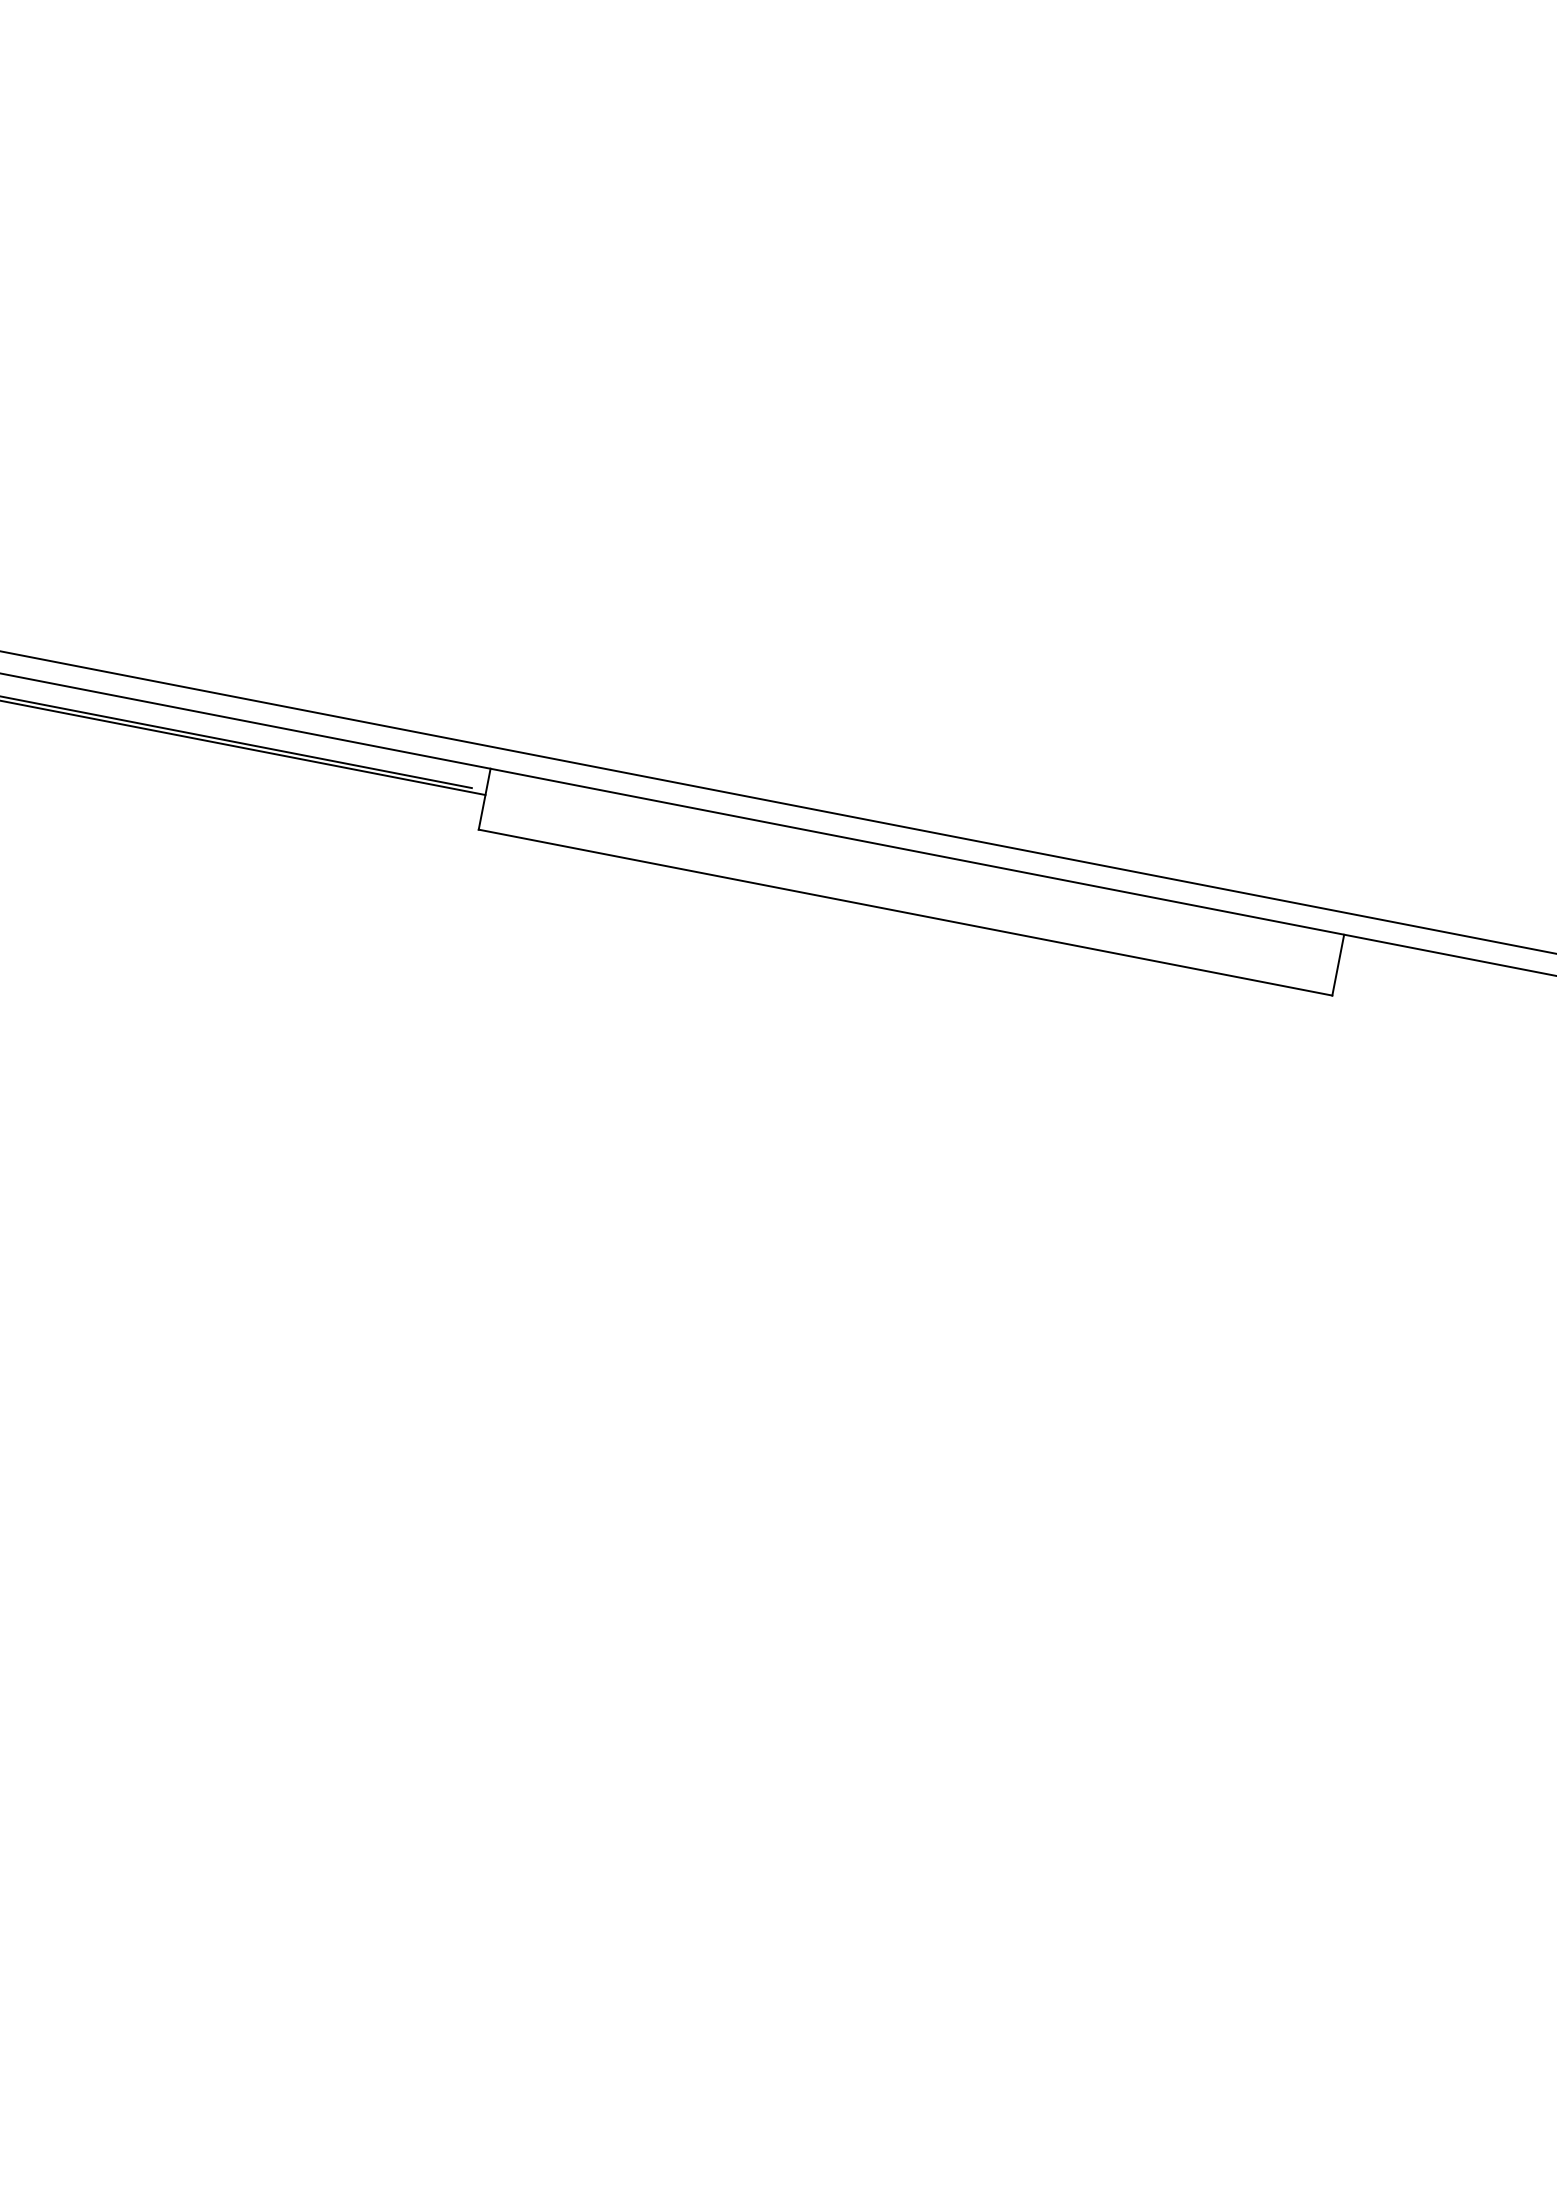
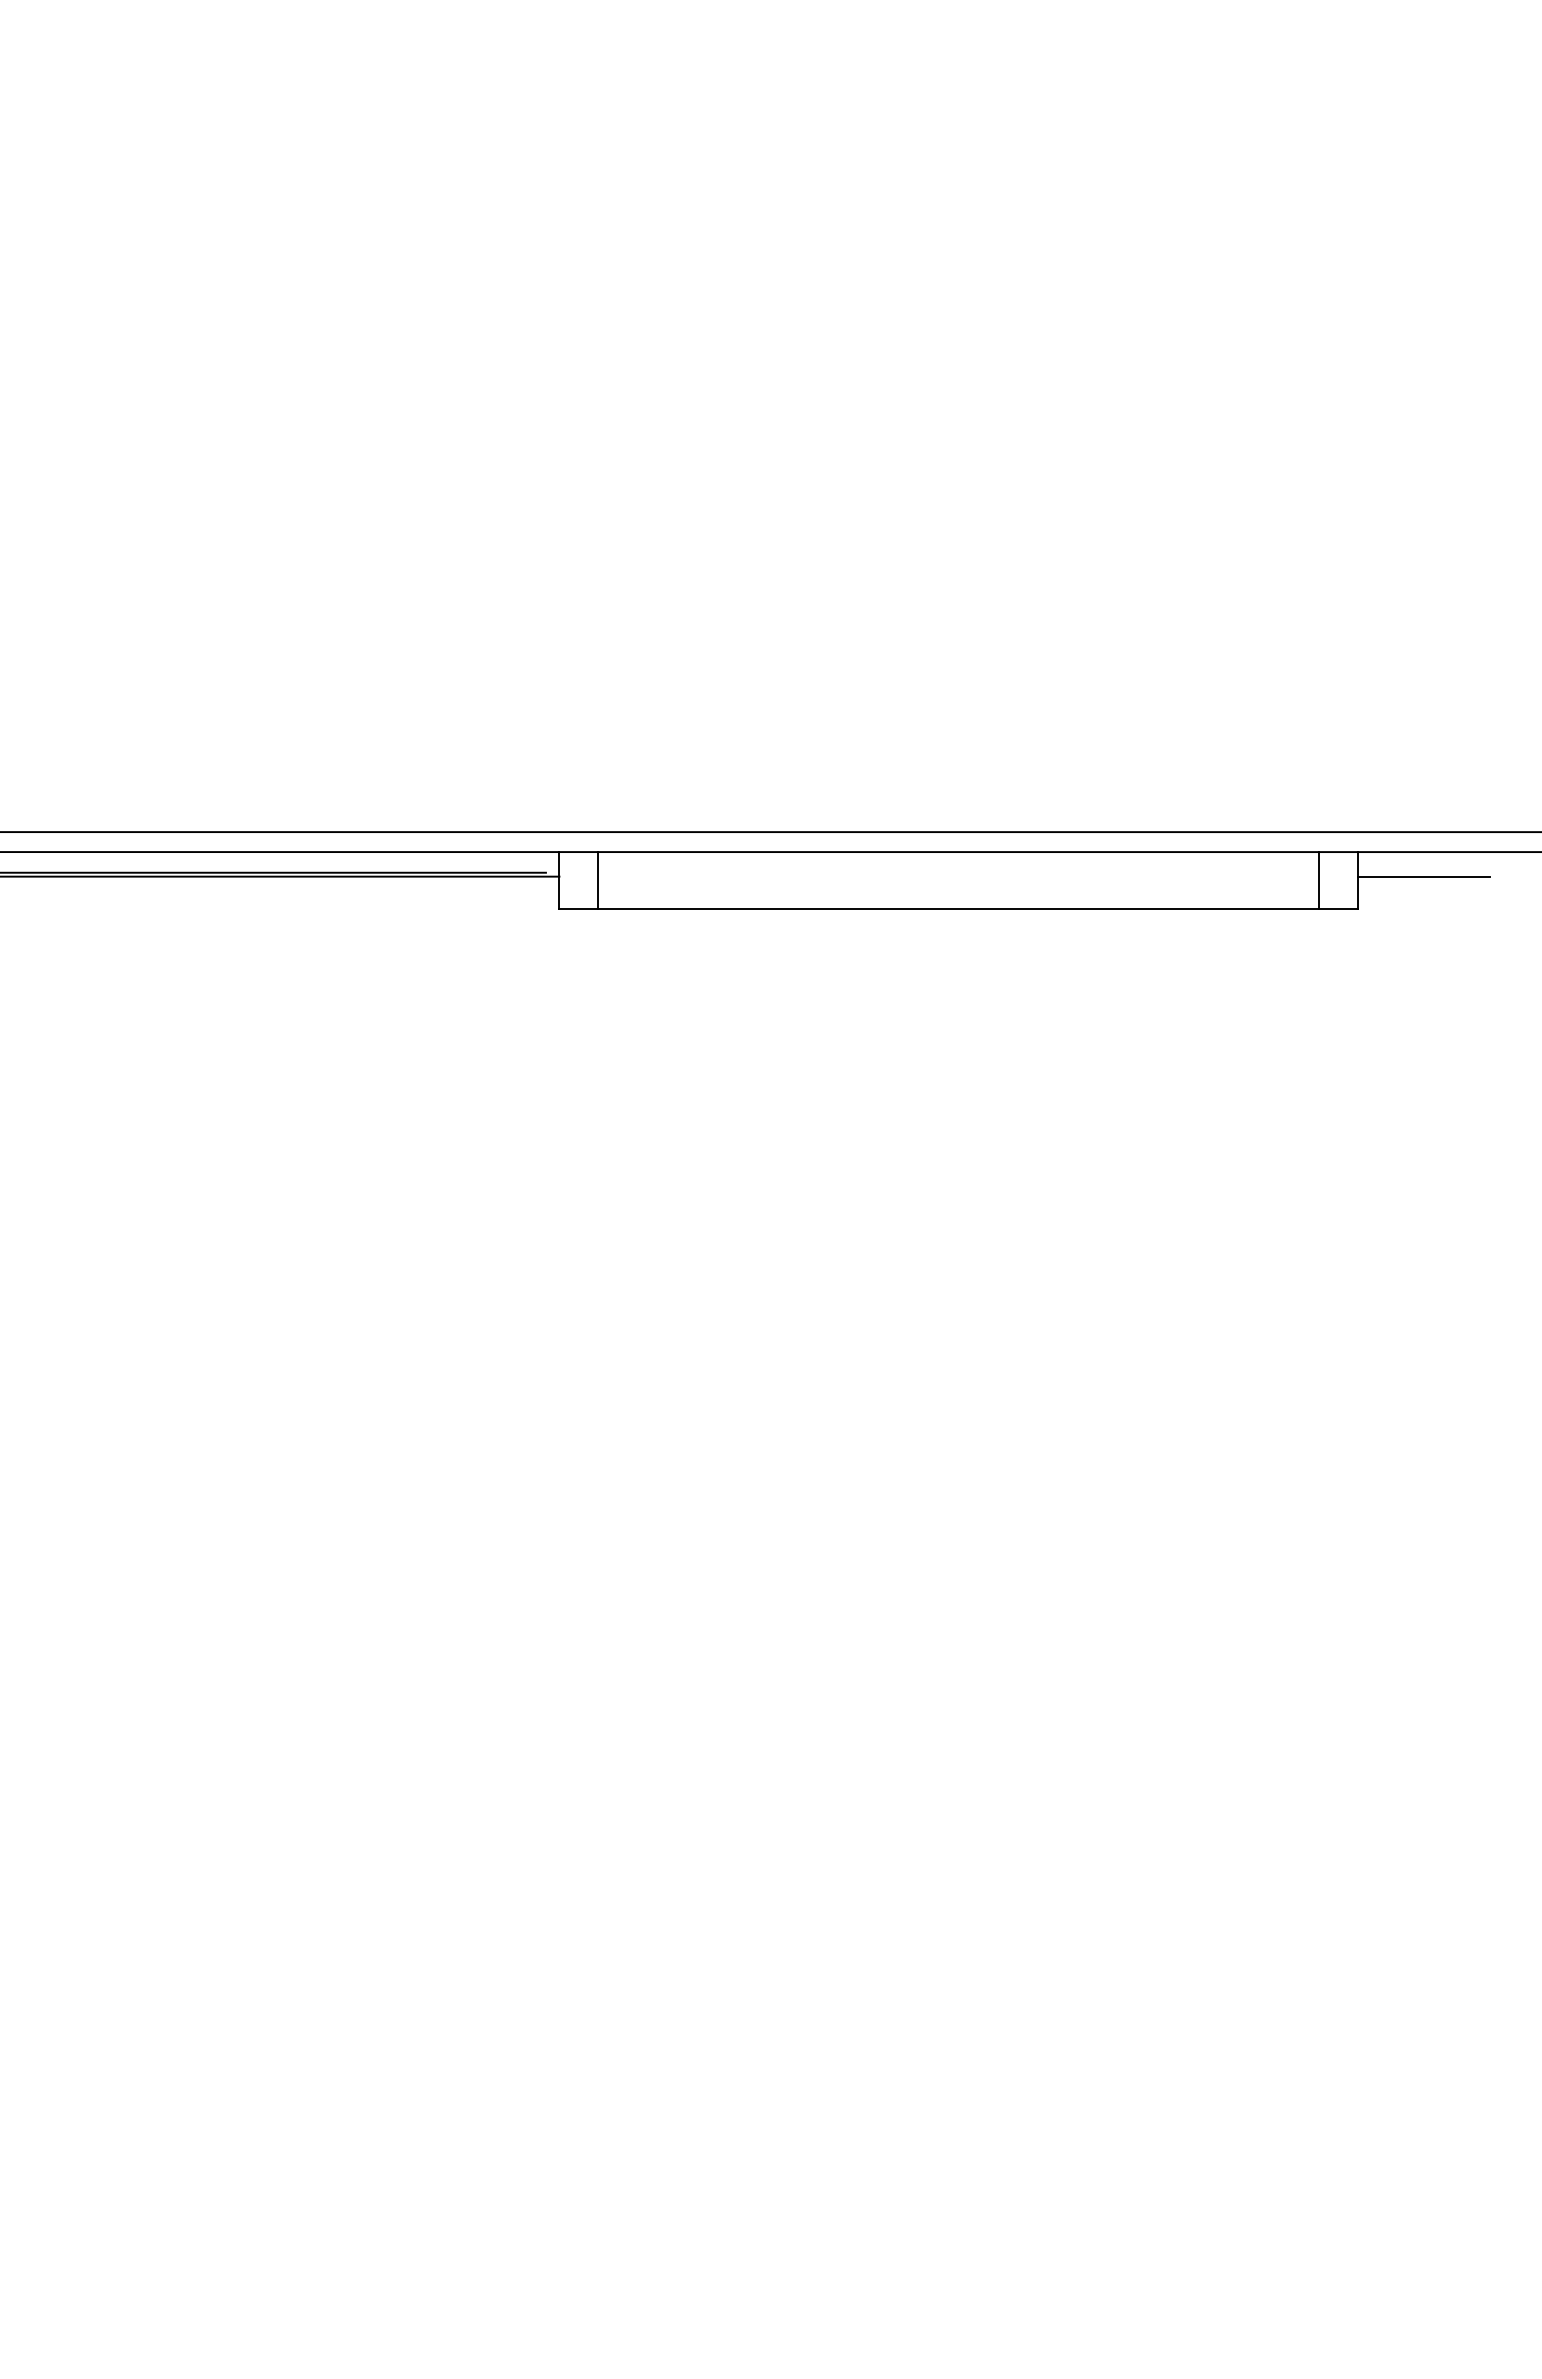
line: (526, 807) -> (598, 880), added
line: (1297, 957) -> (1319, 880), added
line: (1409, 974) -> (1423, 876), added

